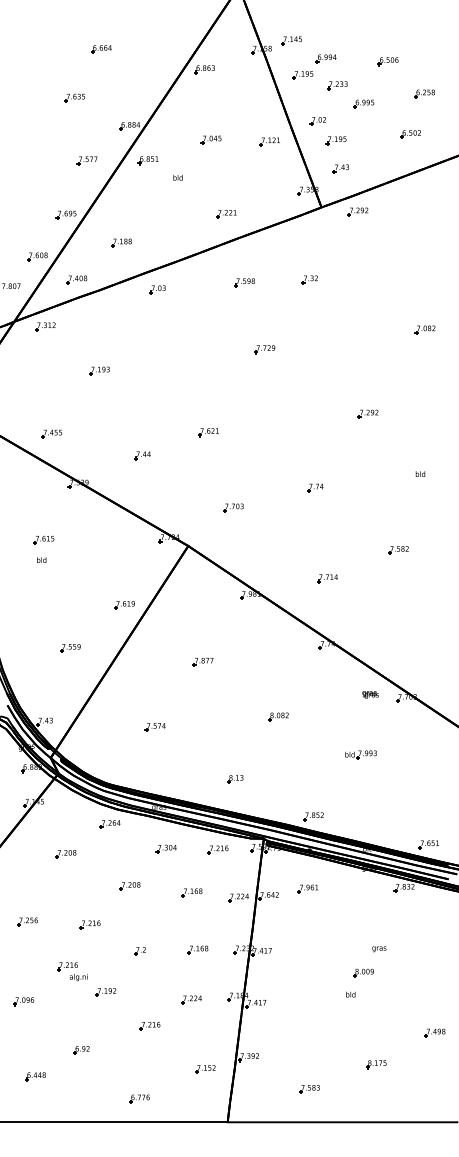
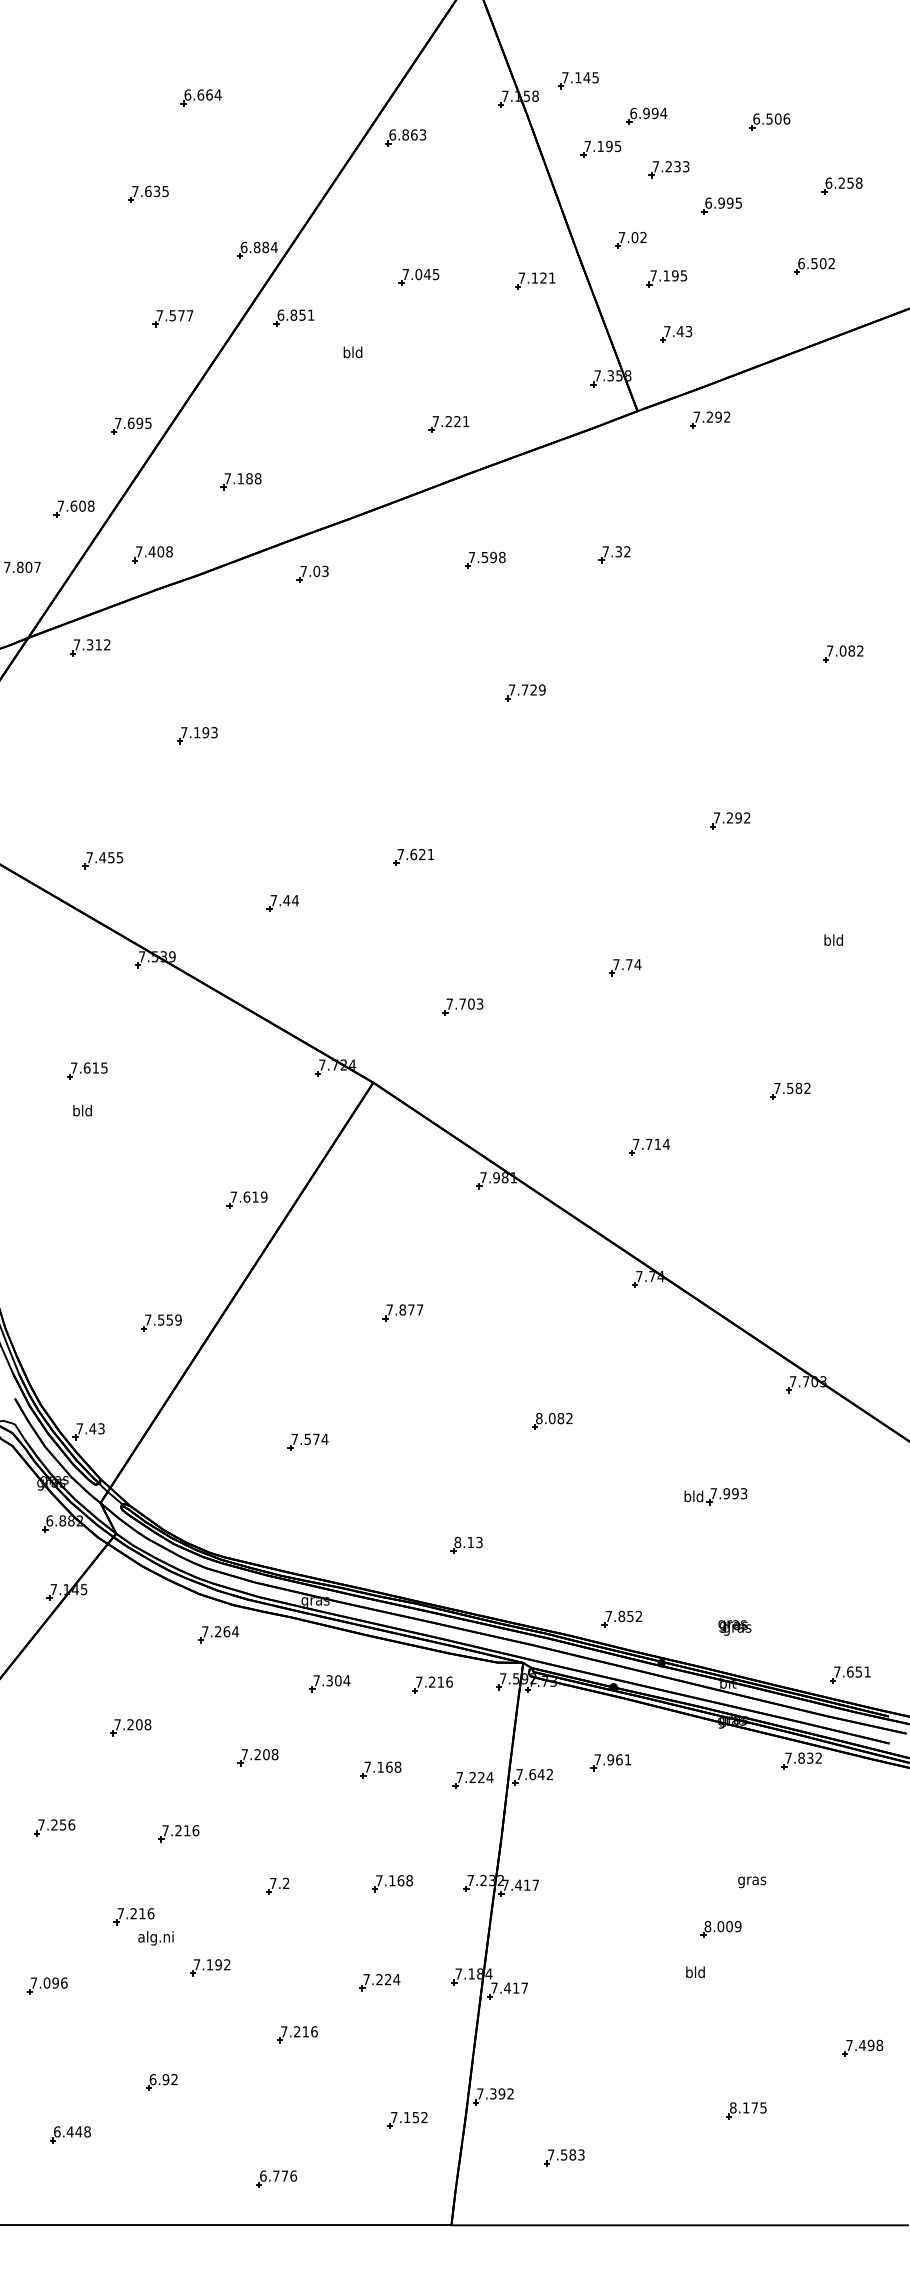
part: (70, 648) -> (161, 1323), moved
text: (370, 694) -> (734, 1626), moved
part: (65, 854) -> (129, 1728), moved
part: (309, 1089) -> (564, 2158), moved

